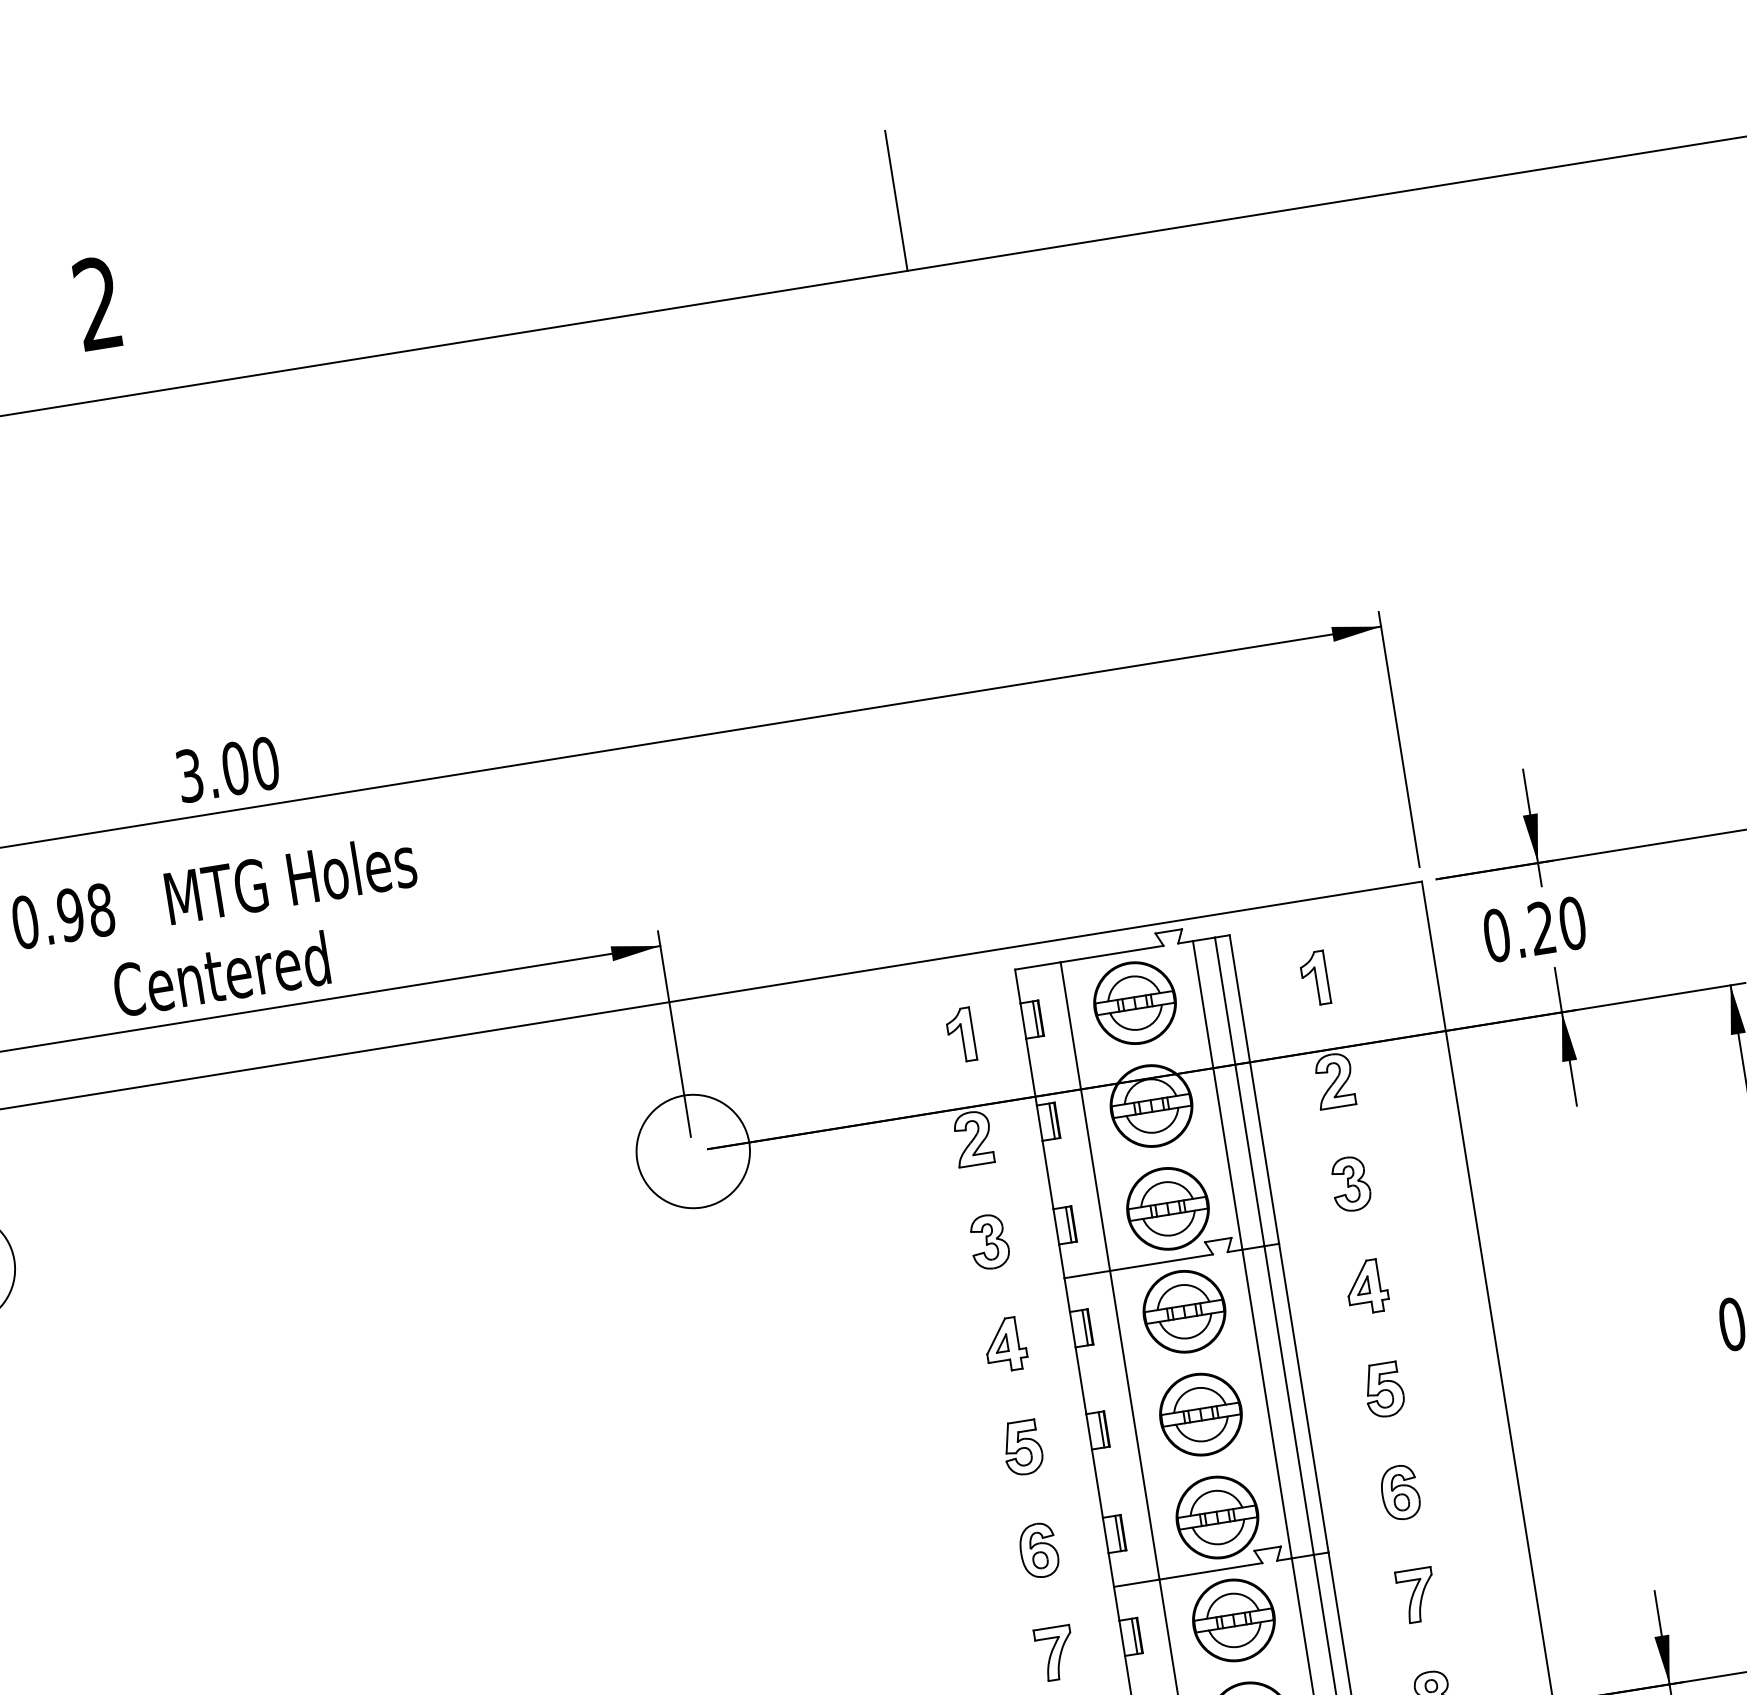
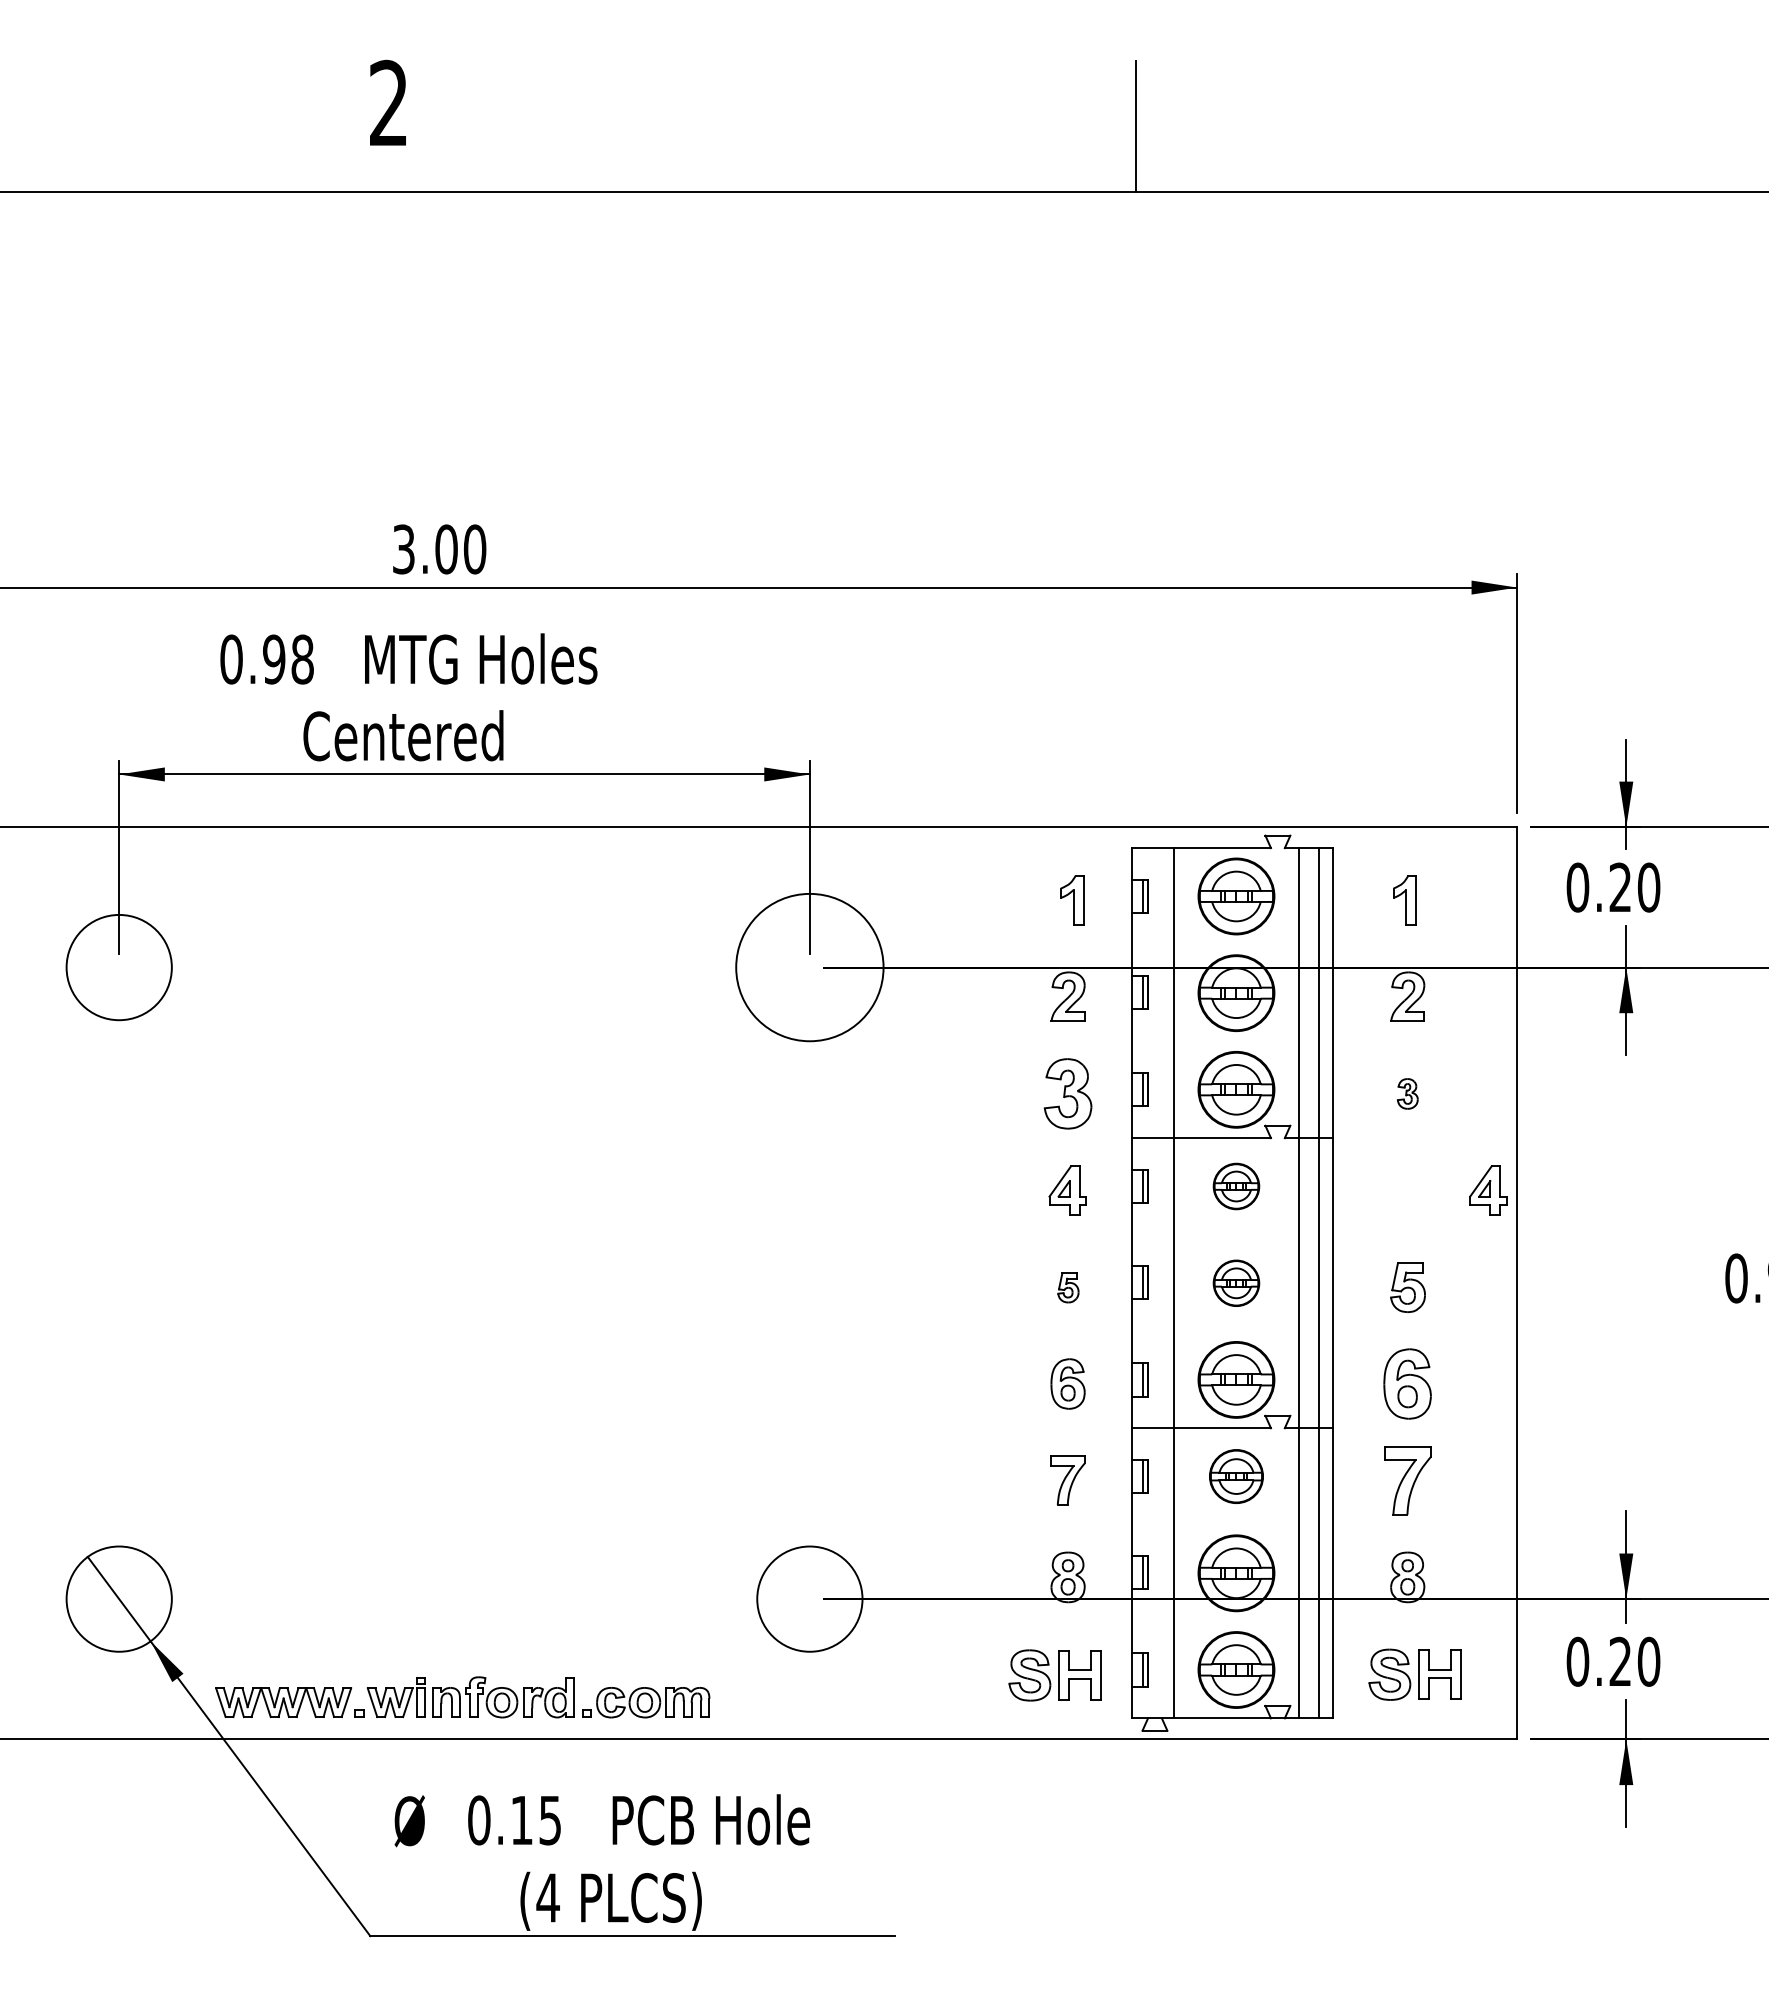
circle: (692, 1151) -> (809, 967), size x1.4
part: (1350, 1183) -> (1407, 1093), size x0.6
part: (988, 1241) -> (1067, 1093), size x1.4
part: (1367, 1286) -> (1488, 1190), moved
part: (1184, 1311) -> (1236, 1186), size x0.6
part: (1201, 1414) -> (1236, 1283), size x0.6
part: (1022, 1447) -> (1068, 1287), size x0.6
part: (1400, 1492) -> (1407, 1383), size x1.4
part: (1416, 1595) -> (1407, 1480), size x1.4
part: (1233, 1620) -> (1236, 1476), size x0.7

